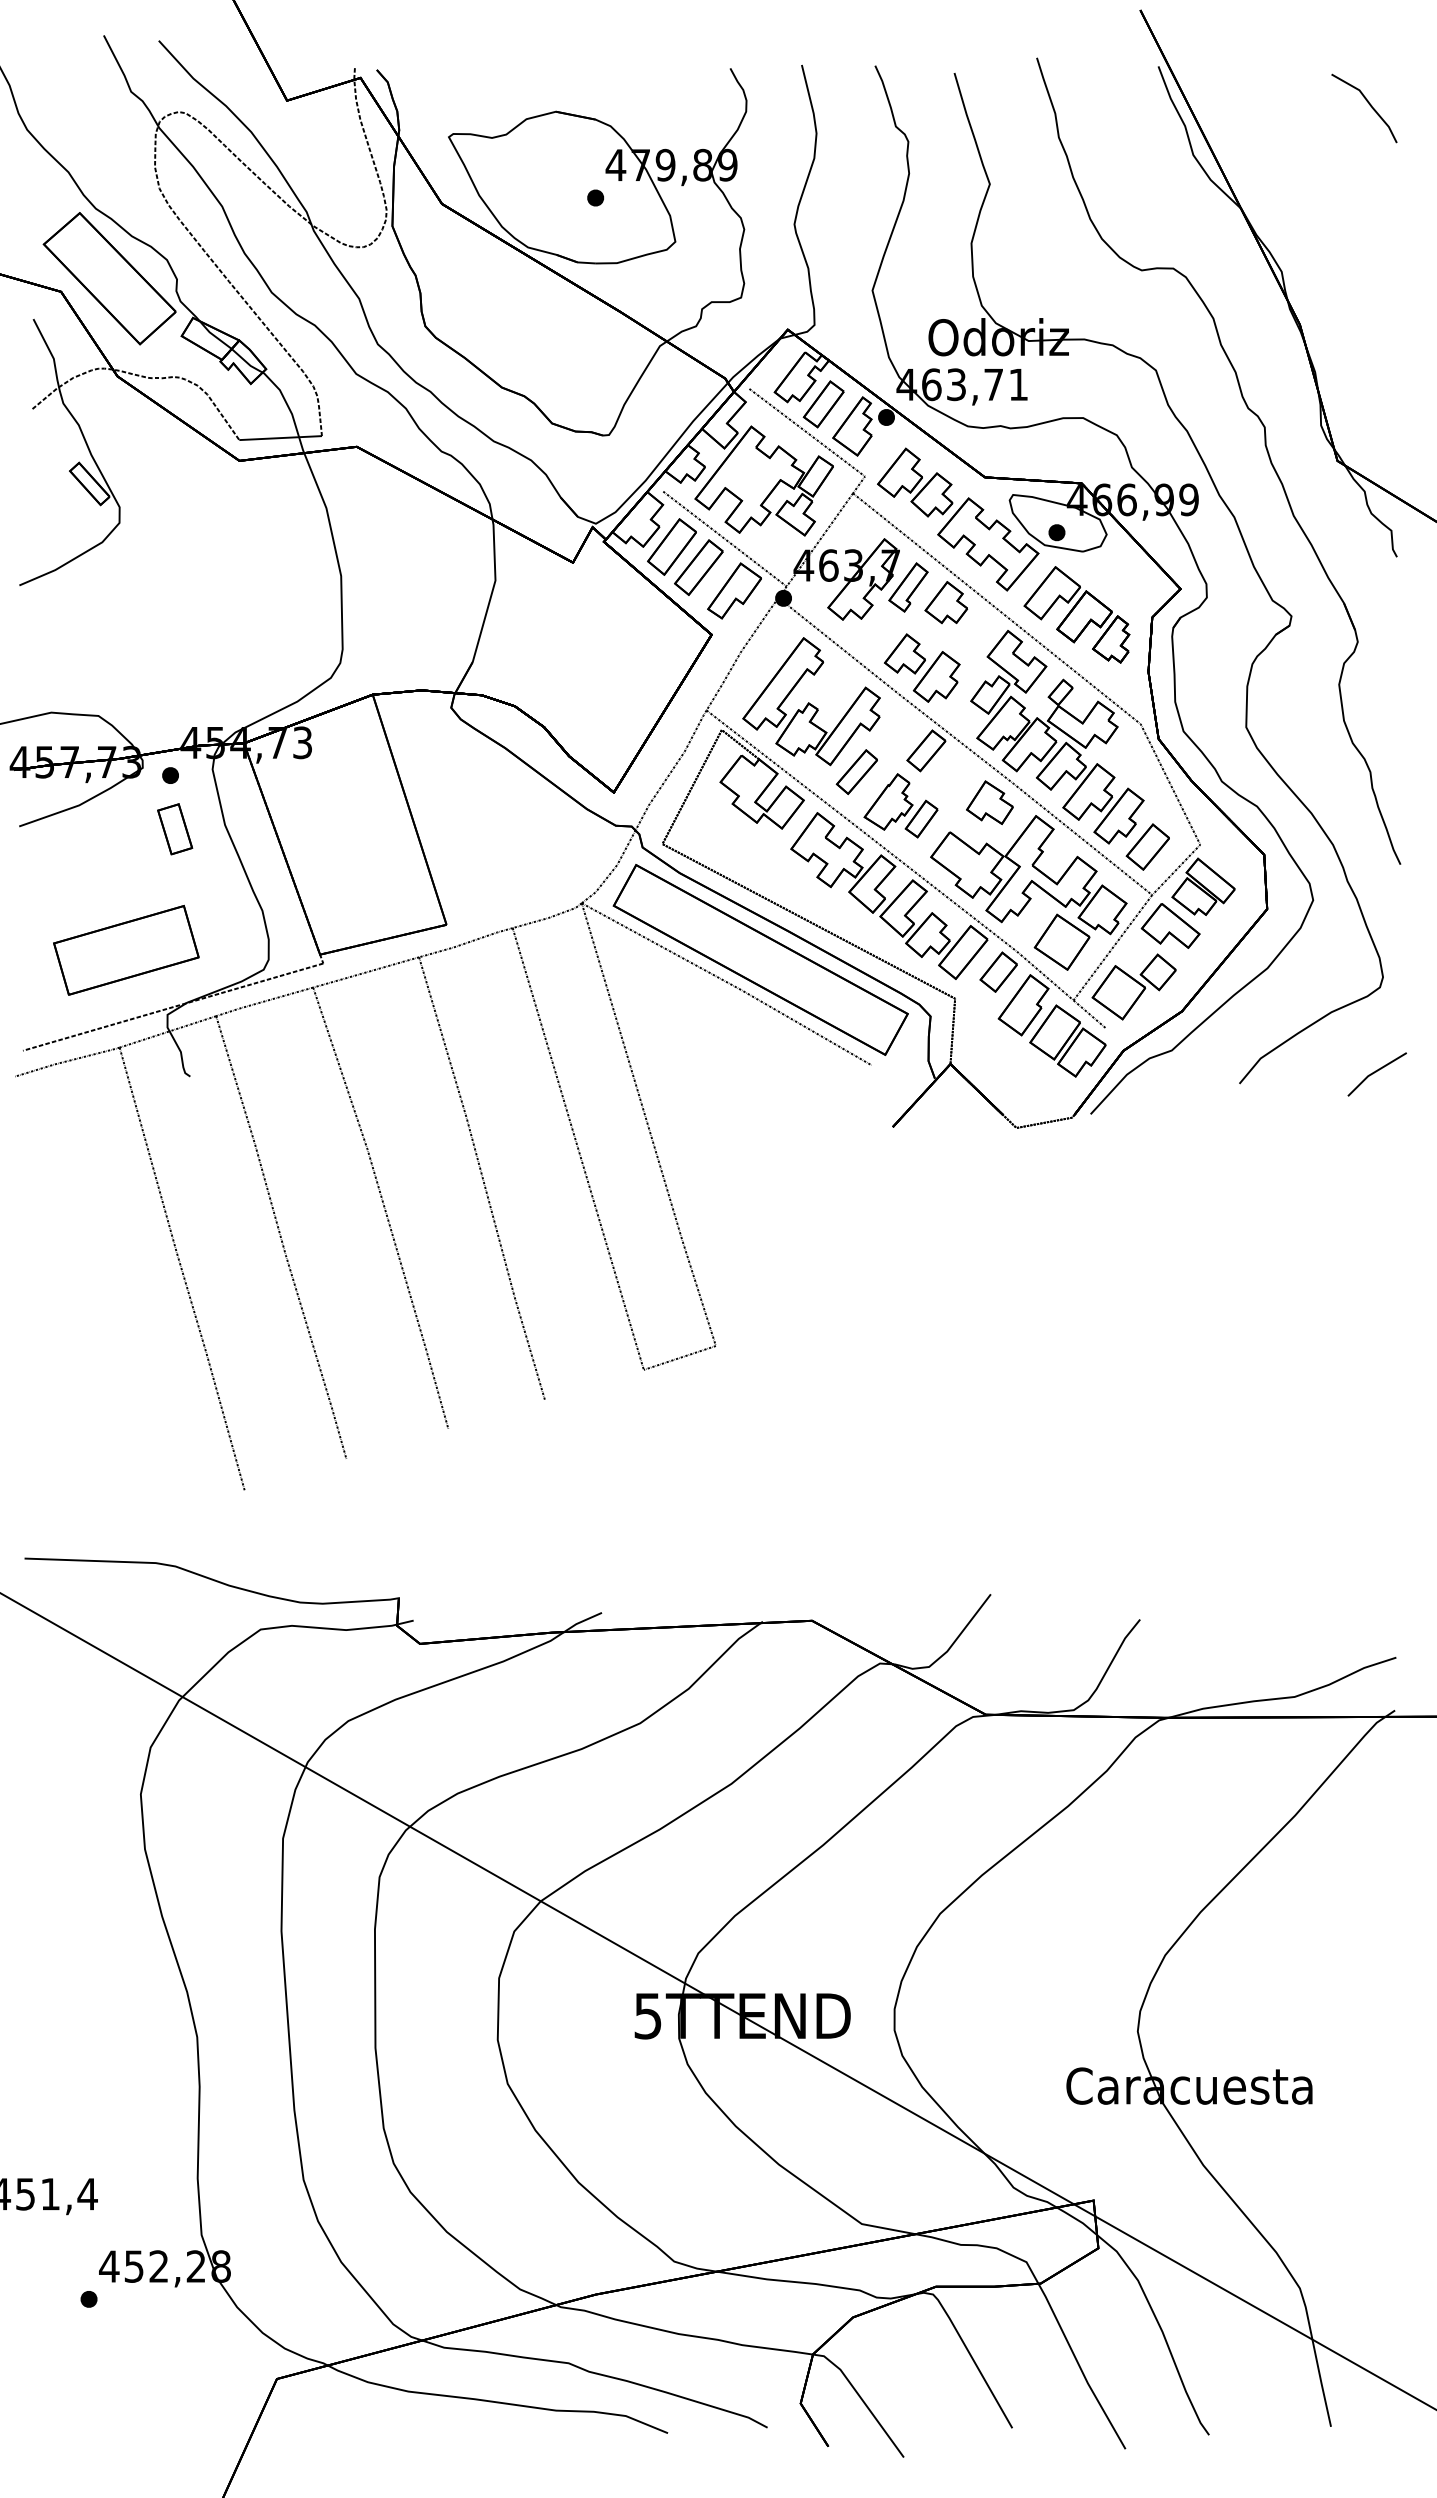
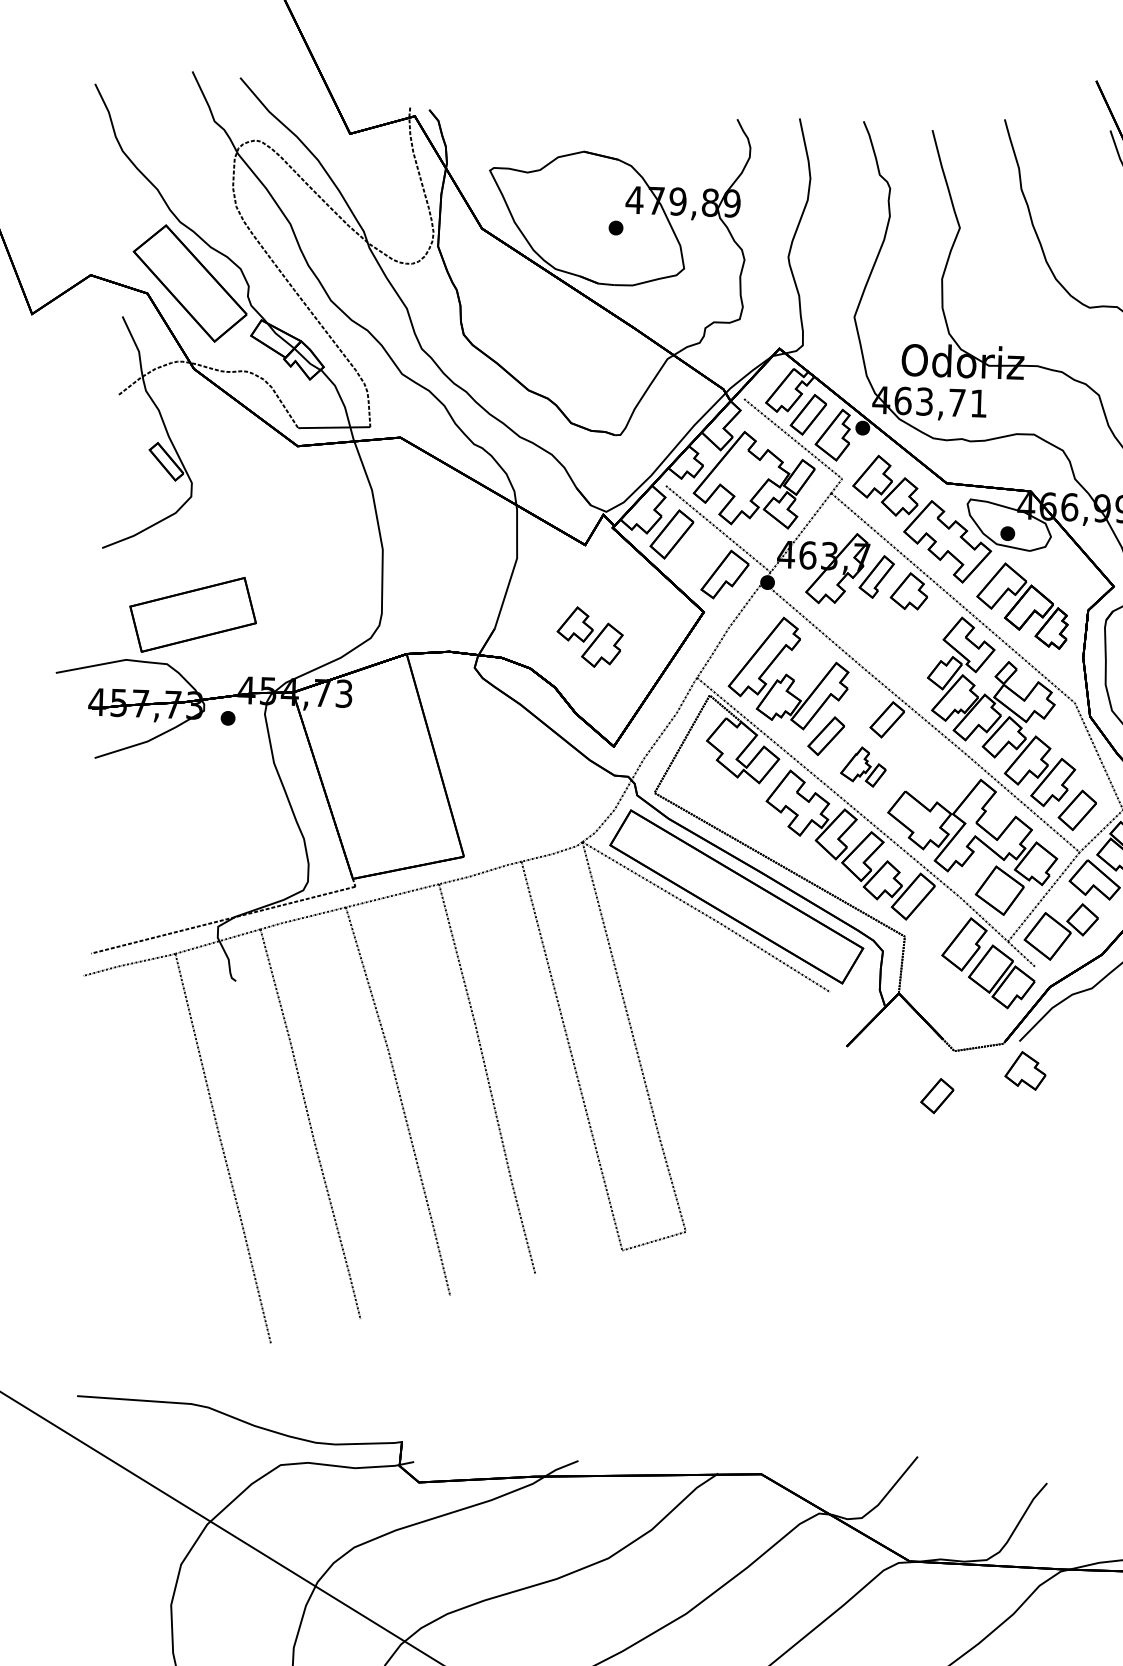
part: (698, 567) -> (694, 553), removed
part: (922, 667) -> (590, 636), moved
part: (989, 802) -> (1025, 1070), moved
part: (900, 805) -> (863, 766), size x0.7
part: (175, 829) -> (230, 765), removed
part: (126, 949) -> (193, 614), moved
part: (998, 971) -> (937, 1095), moved

